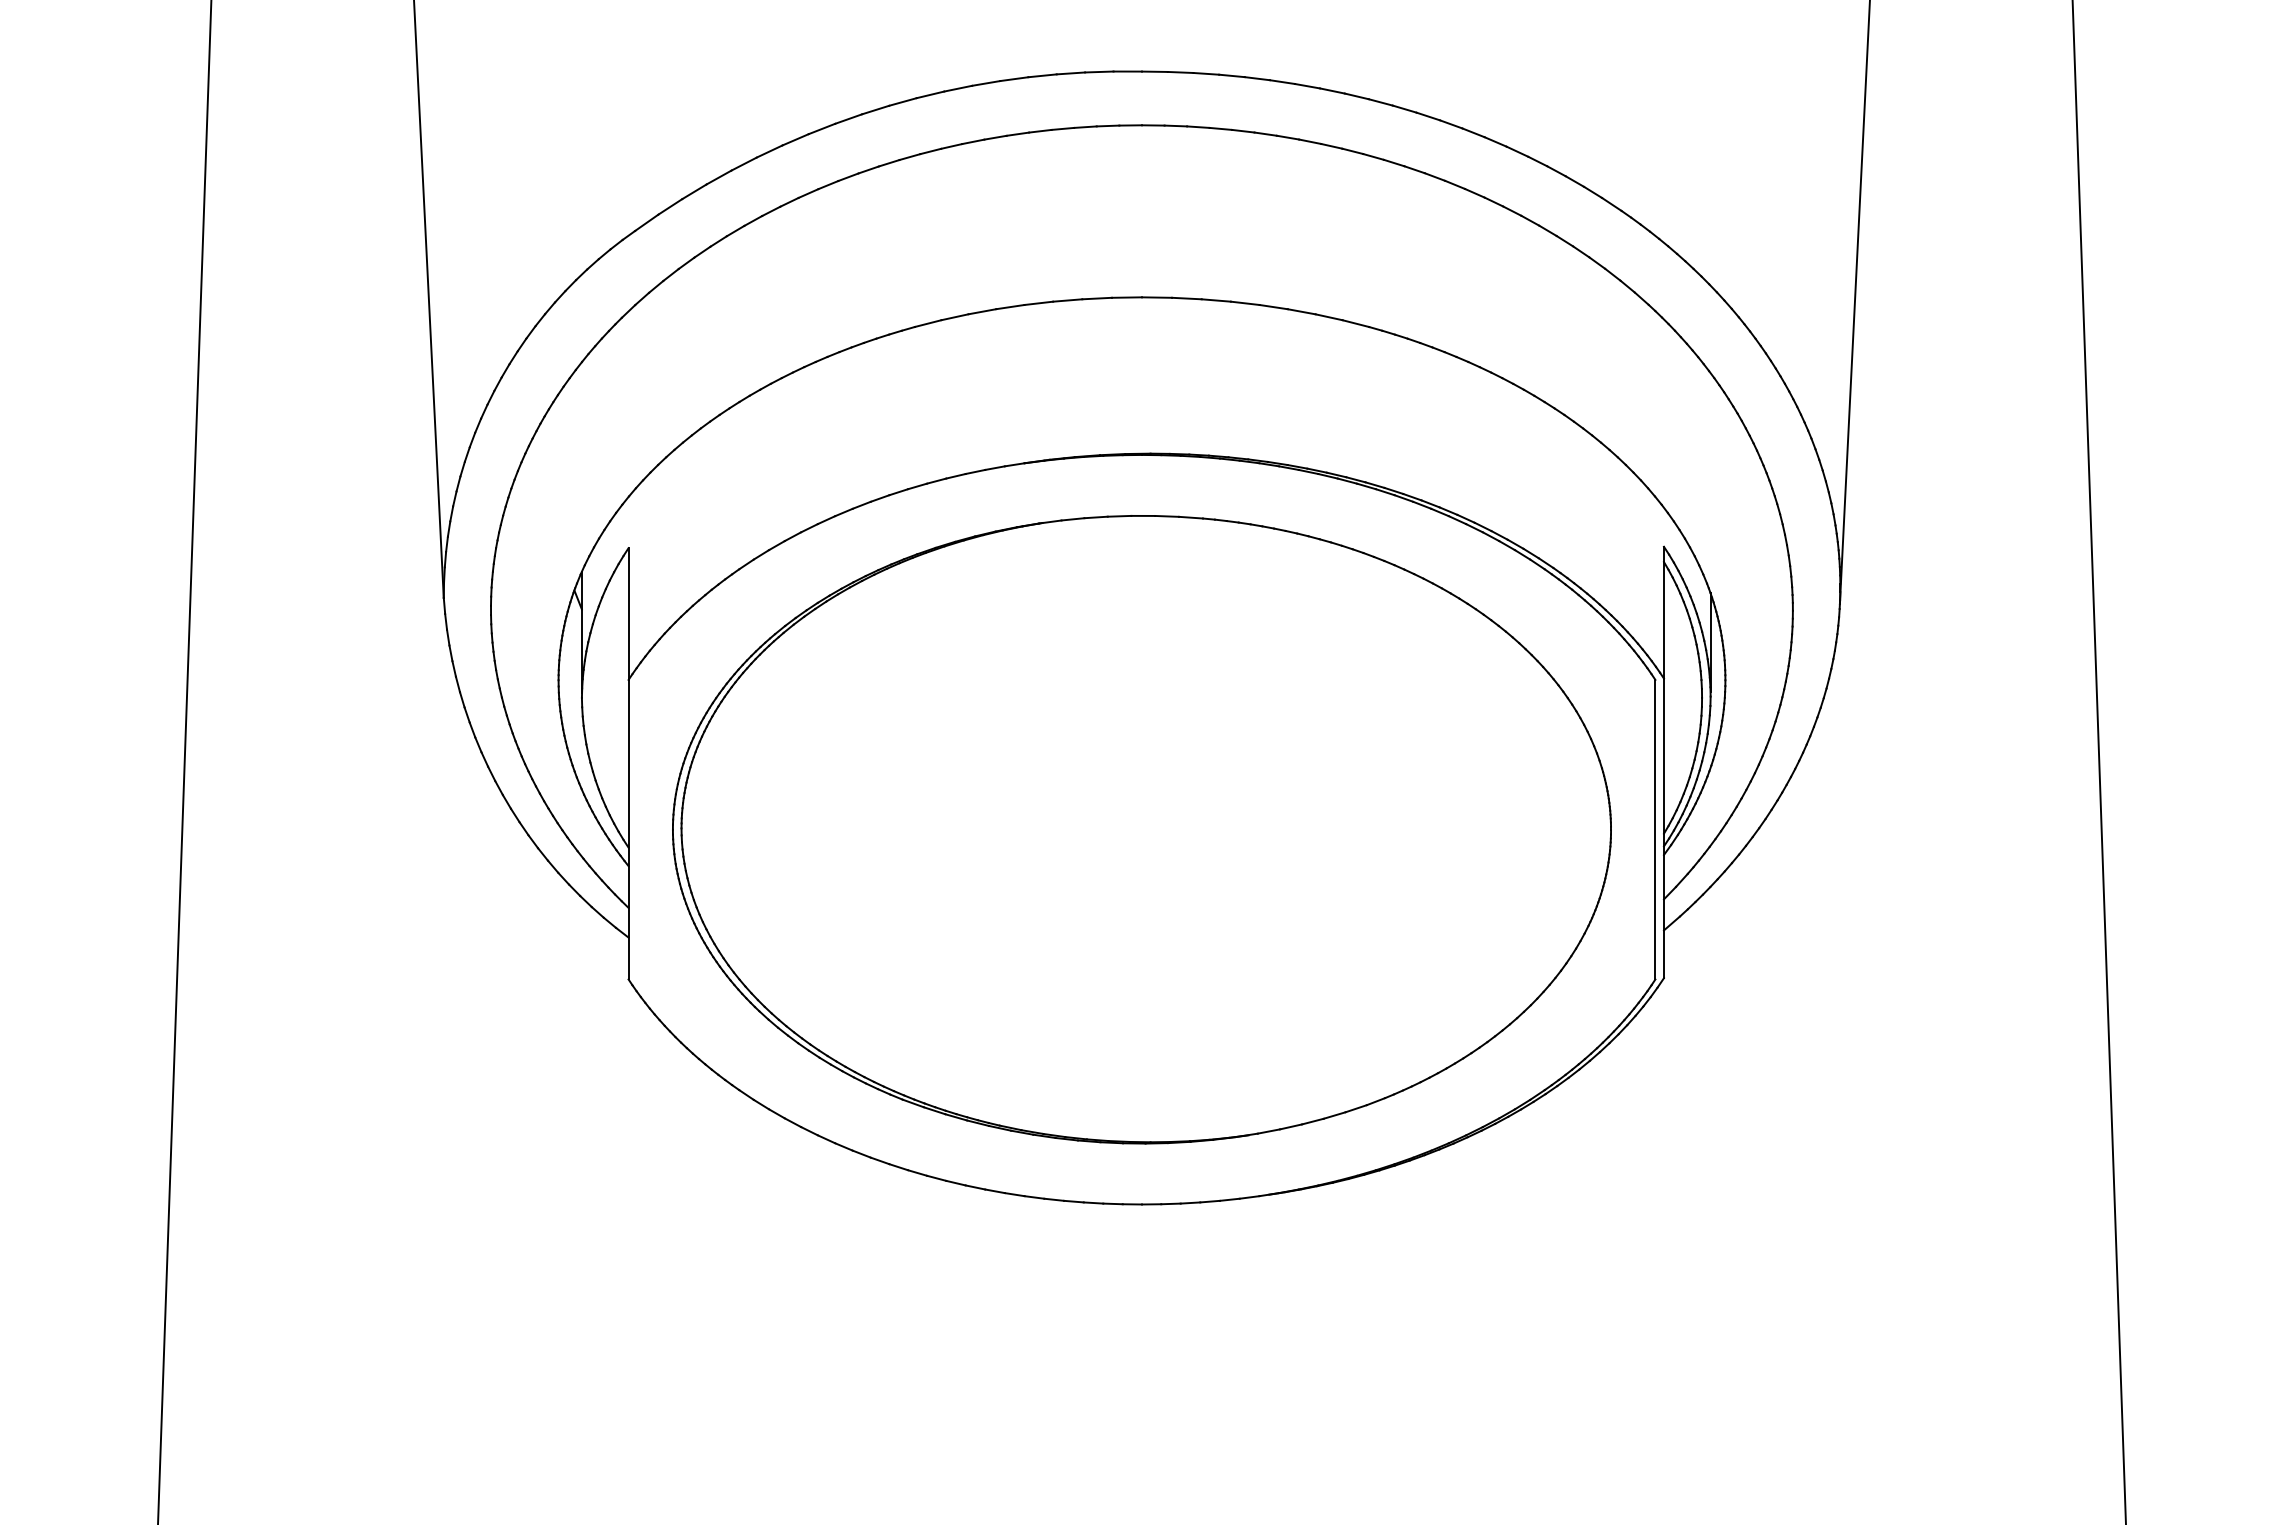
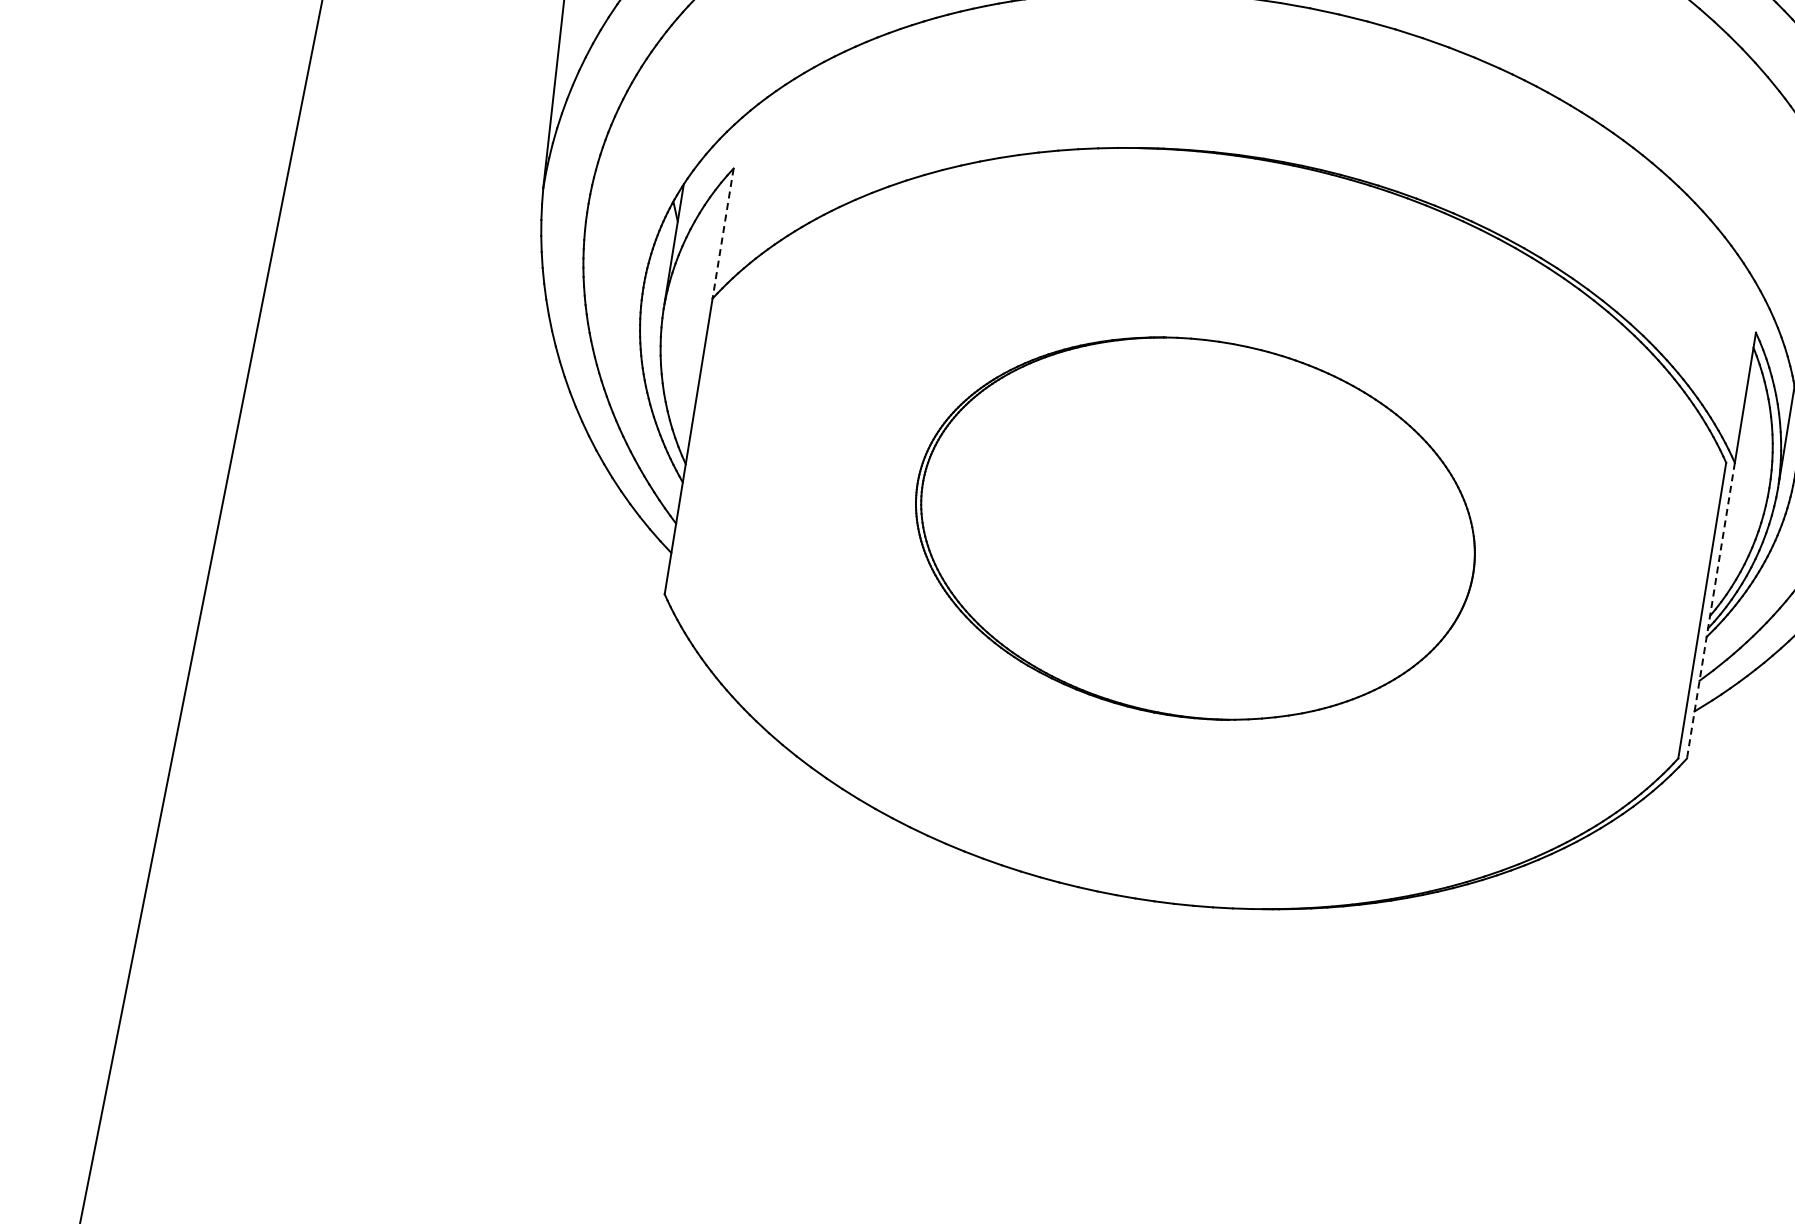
line: (628, 614) -> (722, 234), solid -> dashed
line: (1663, 828) -> (1710, 610), solid -> dashed
part: (1141, 829) -> (1194, 528), size x0.6

